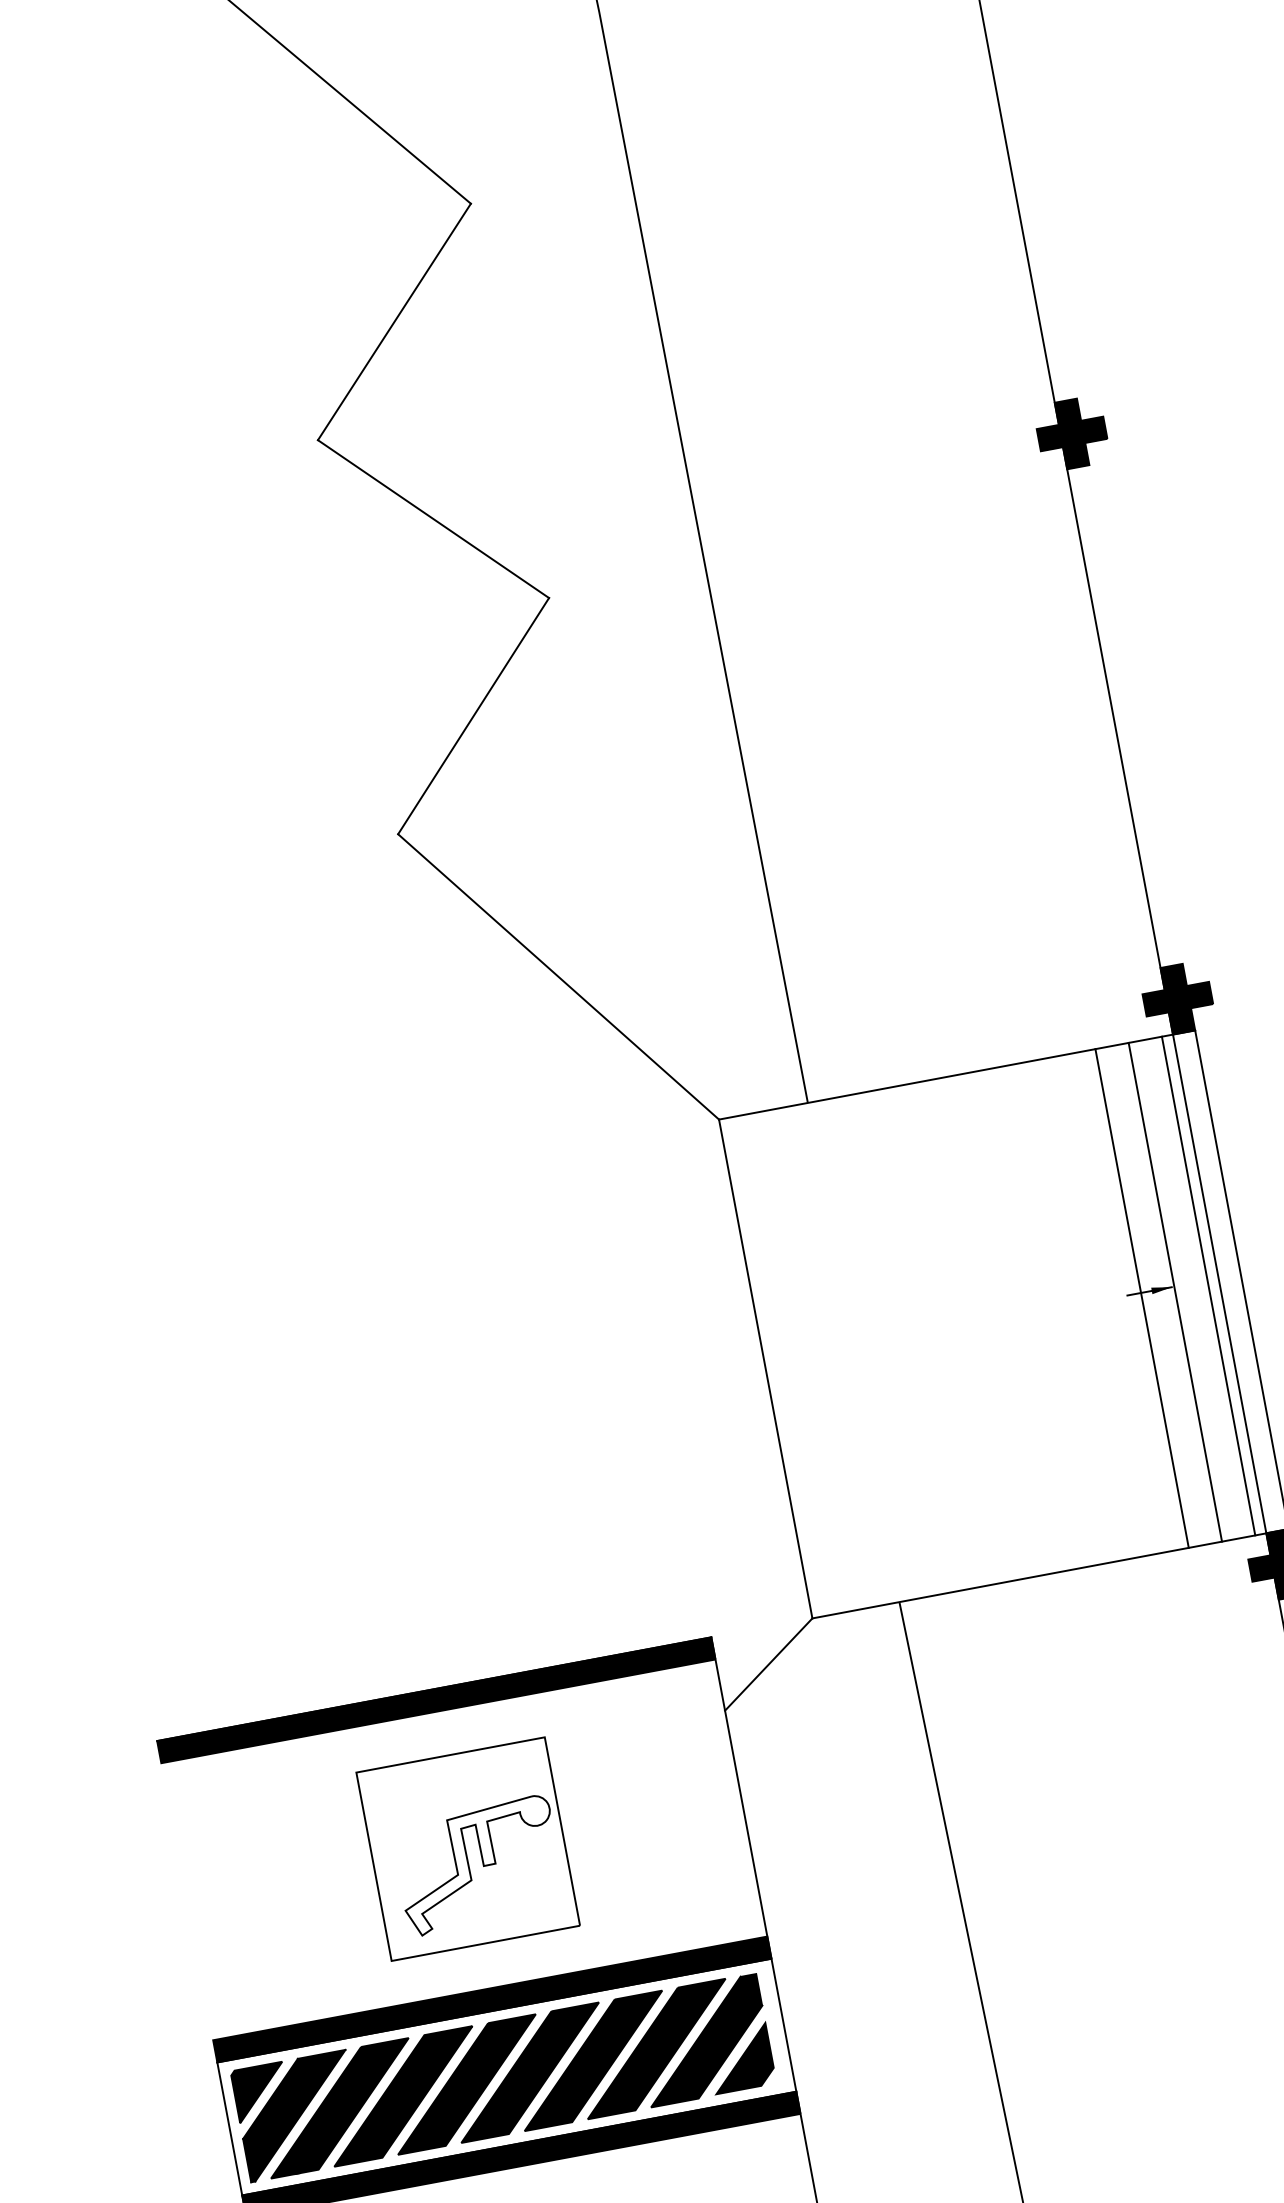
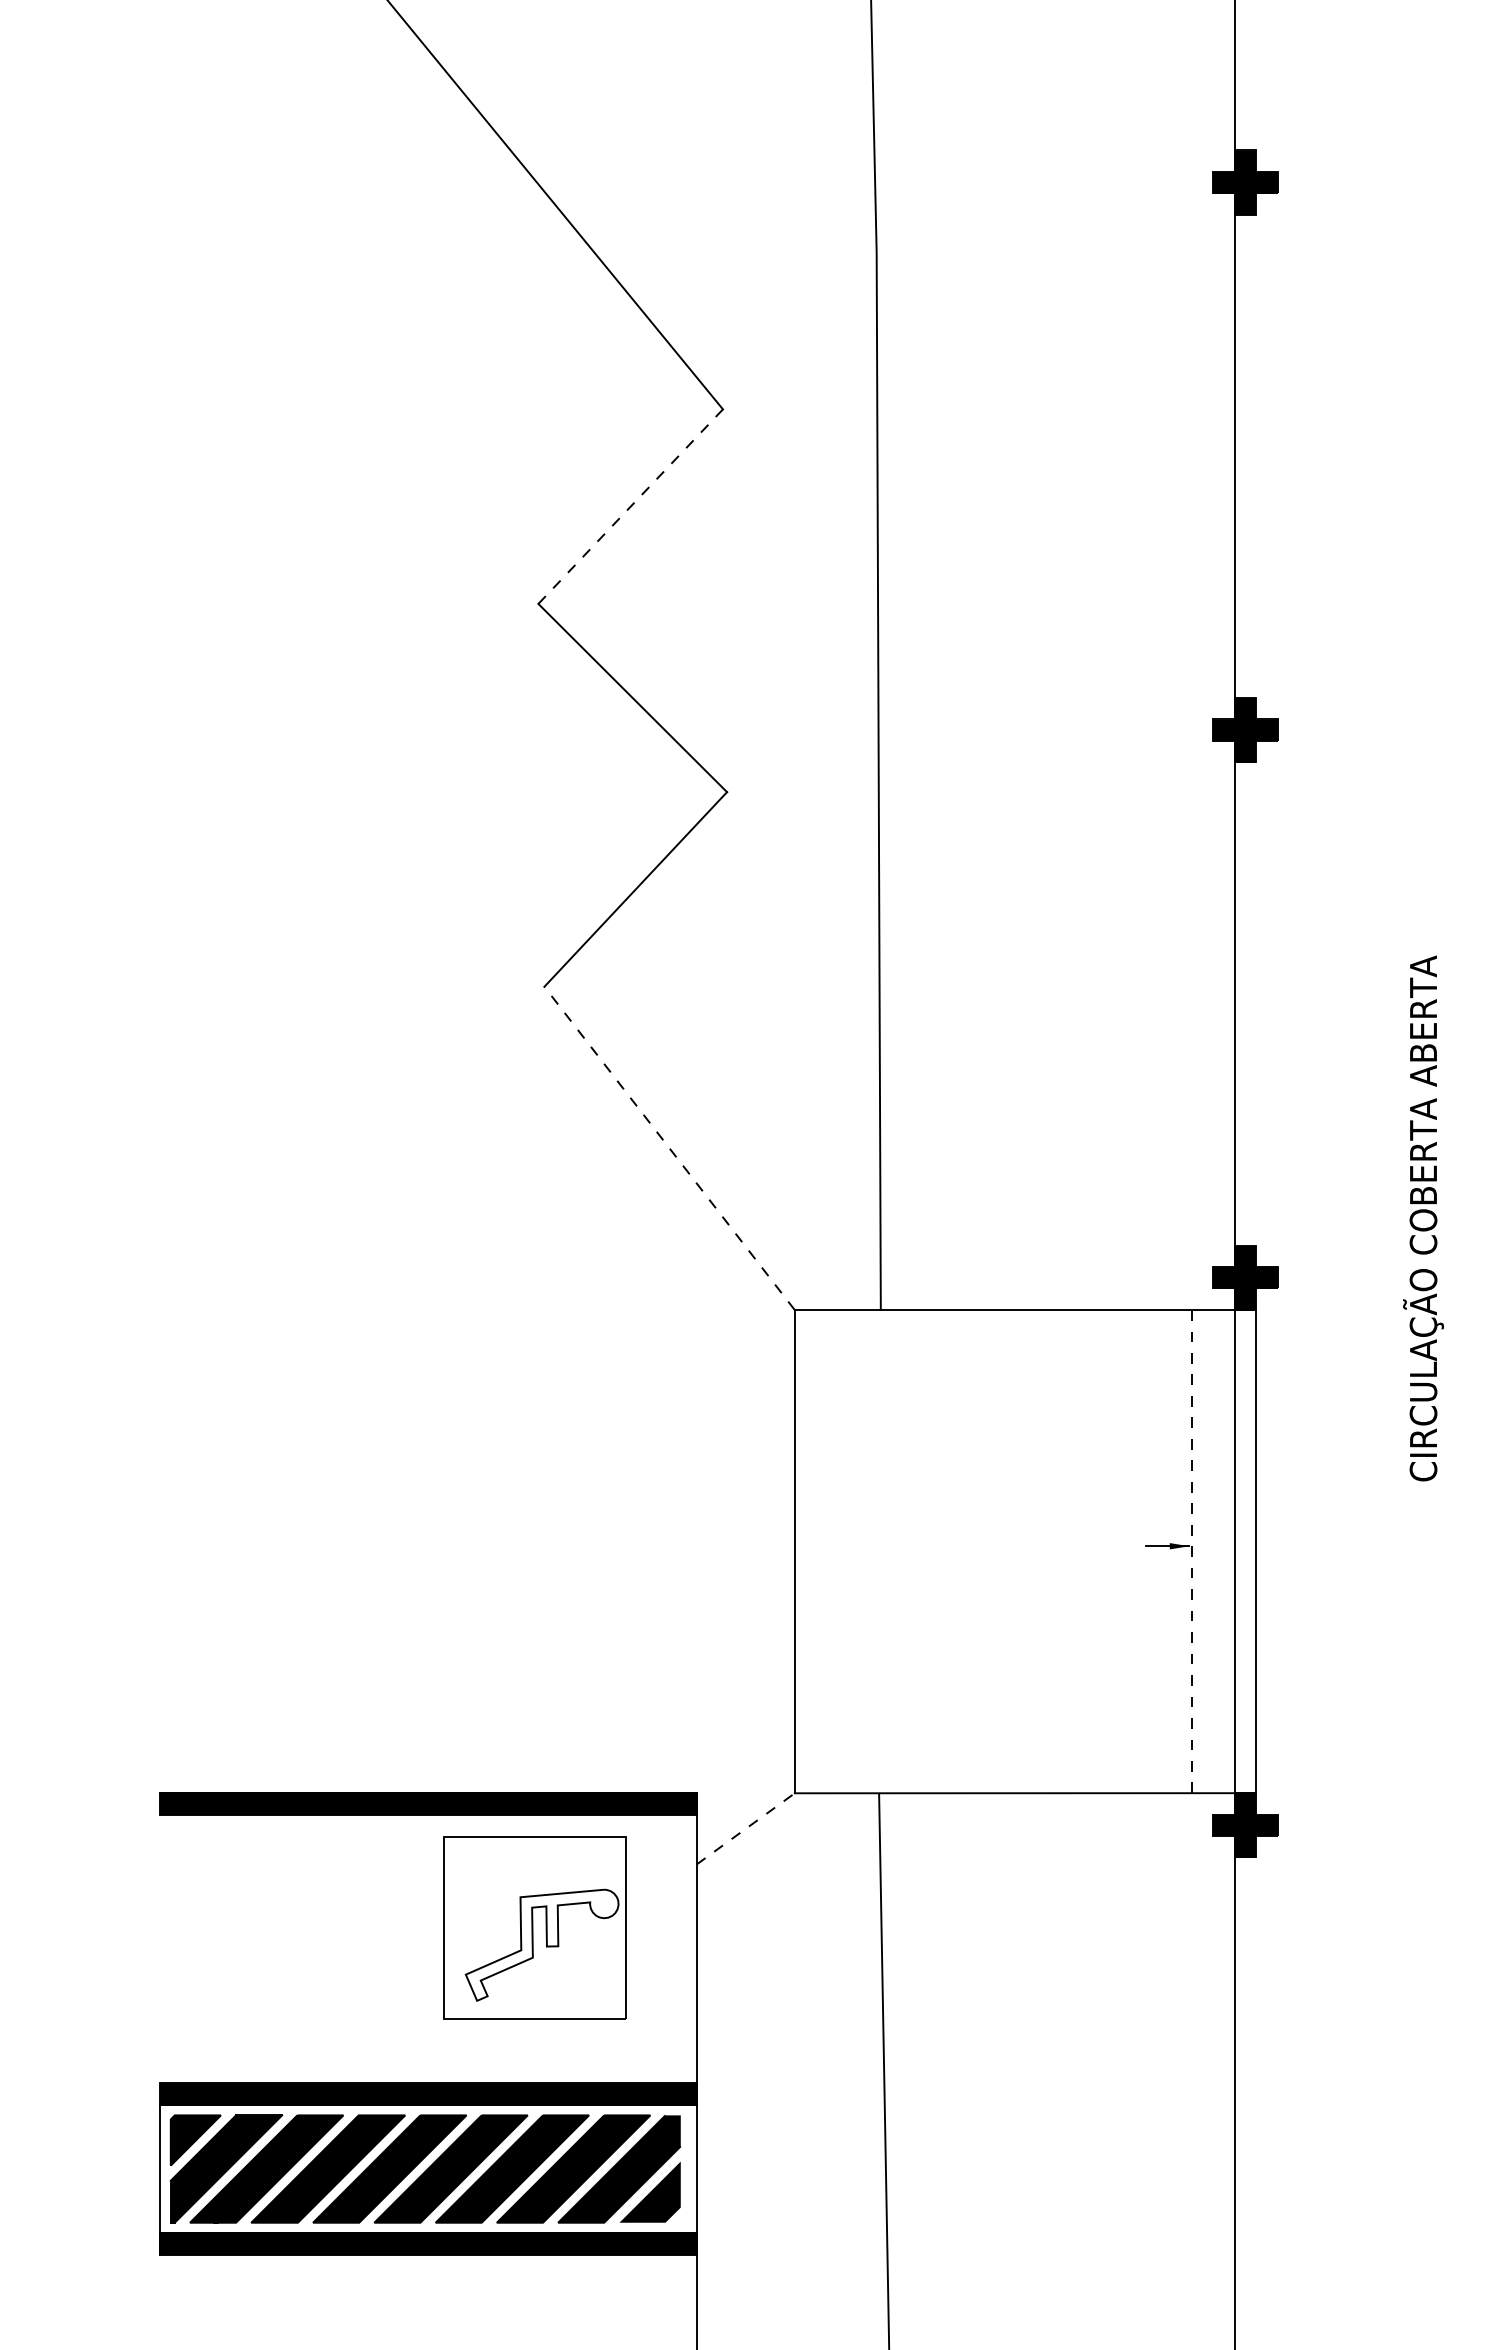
line: (395, 321) -> (631, 506), solid -> dashed
line: (558, 977) -> (669, 1148), solid -> dashed
line: (1208, 1286) -> (1223, 1551), removed
line: (1175, 1292) -> (1191, 1551), solid -> dashed
line: (1142, 1298) -> (1159, 1551), removed
line: (769, 1664) -> (746, 1828), solid -> dashed
part: (467, 1848) -> (534, 1927), moved

